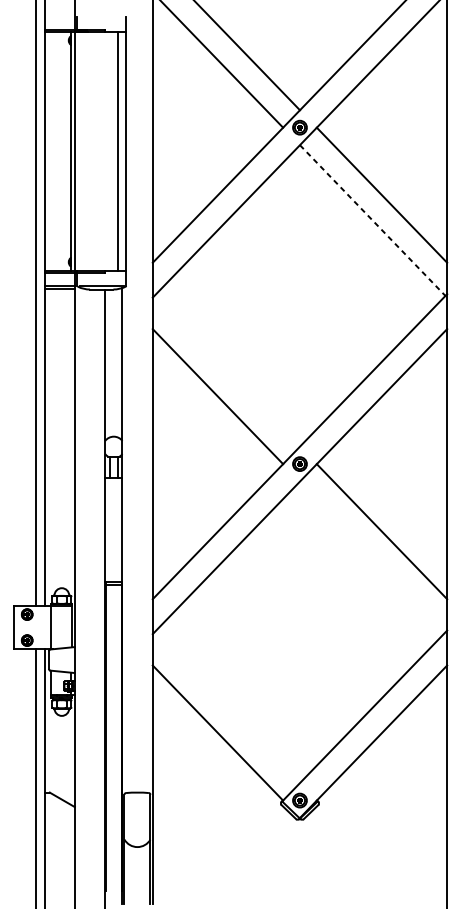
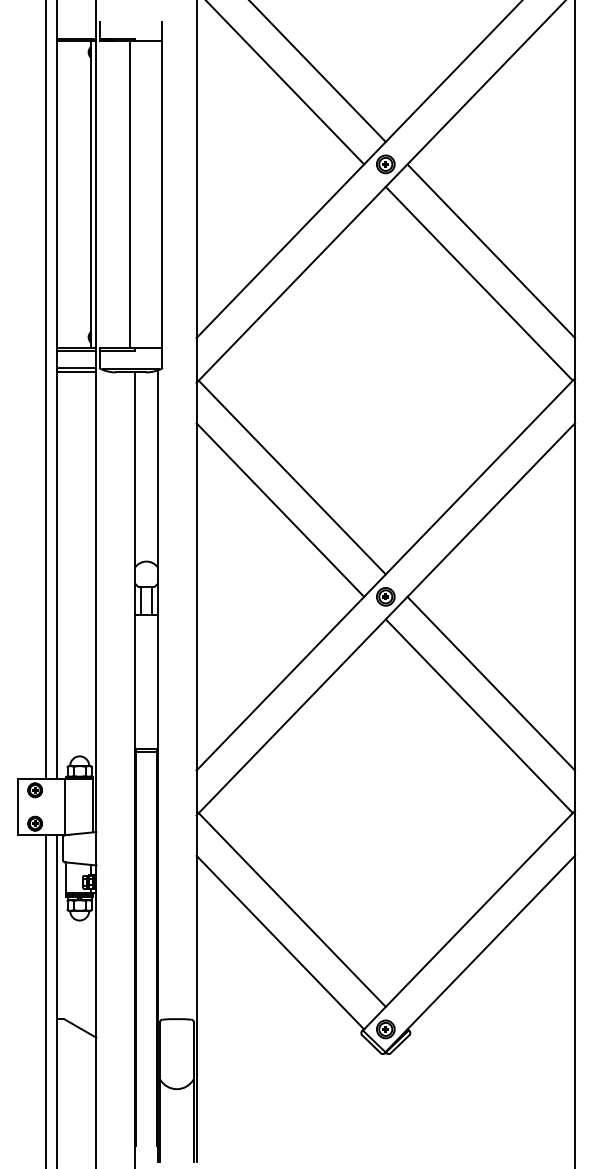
line: (117, 151) -> (129, 194), moved
line: (372, 220) -> (479, 283), dashed -> solid
line: (226, 371) -> (291, 477), added
line: (372, 557) -> (478, 716), added
line: (226, 707) -> (291, 909), added

